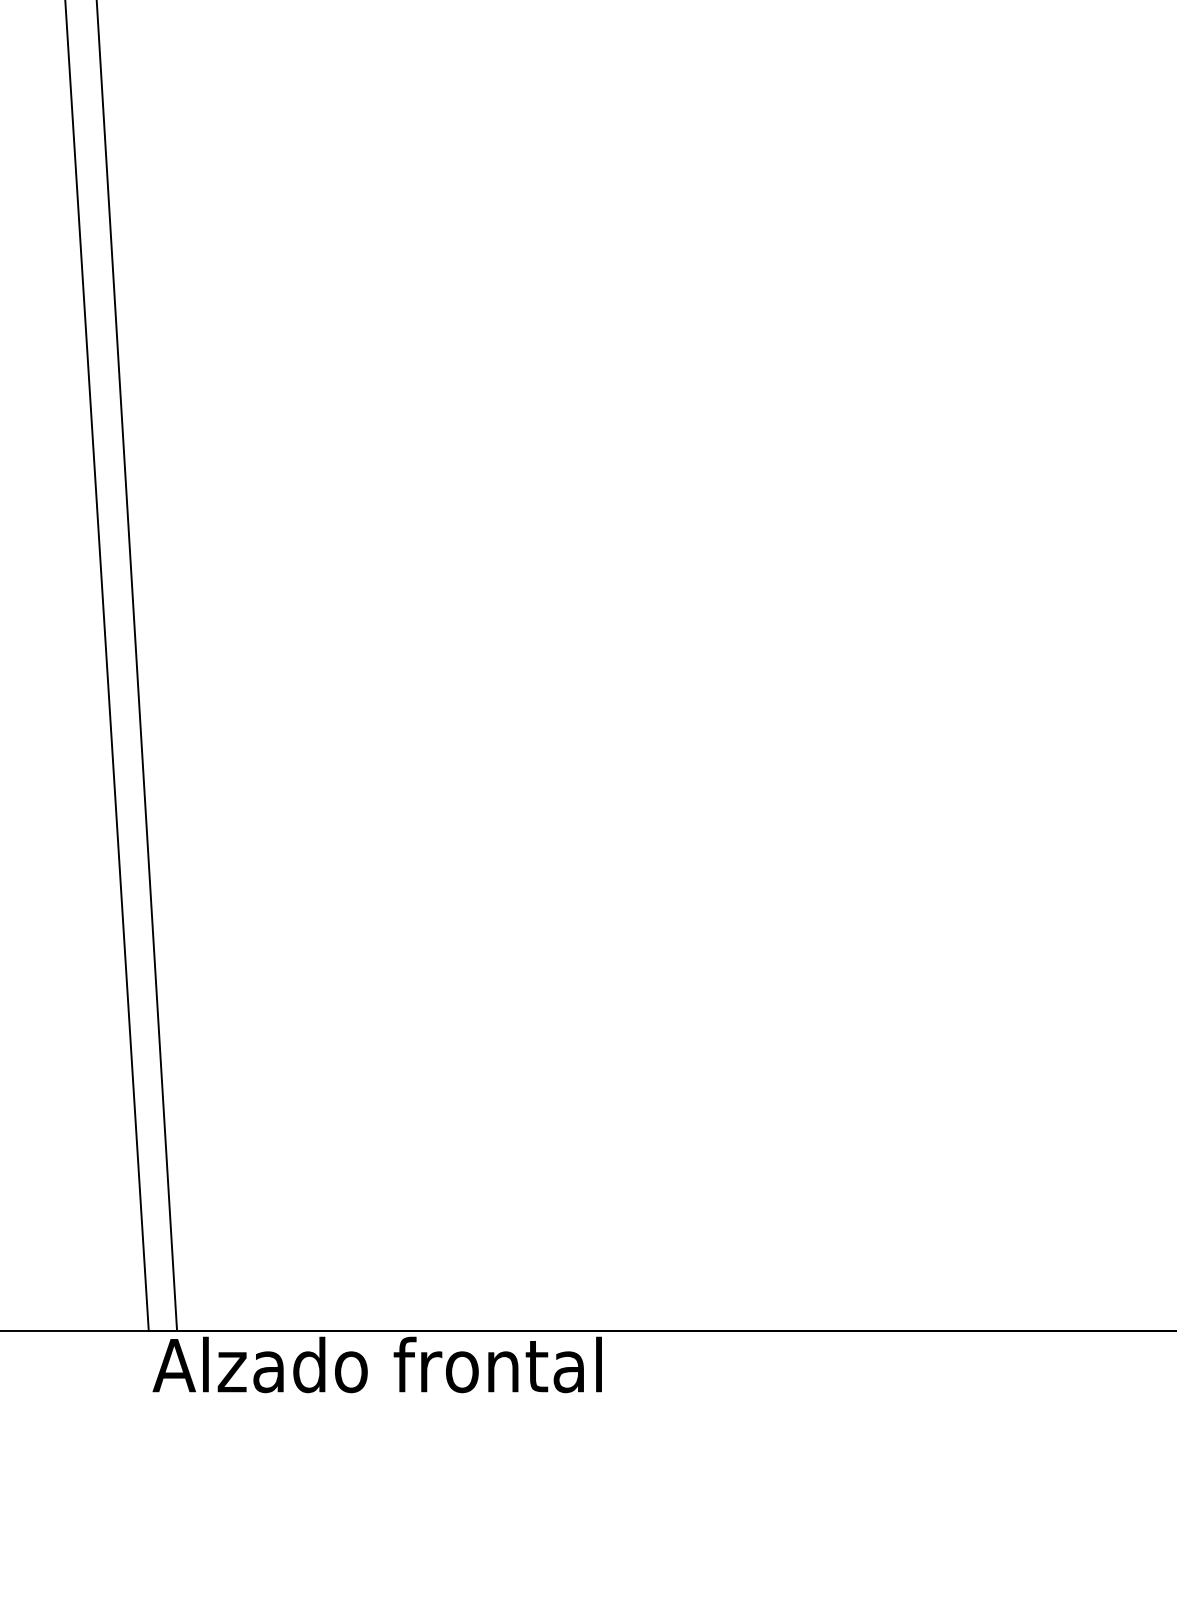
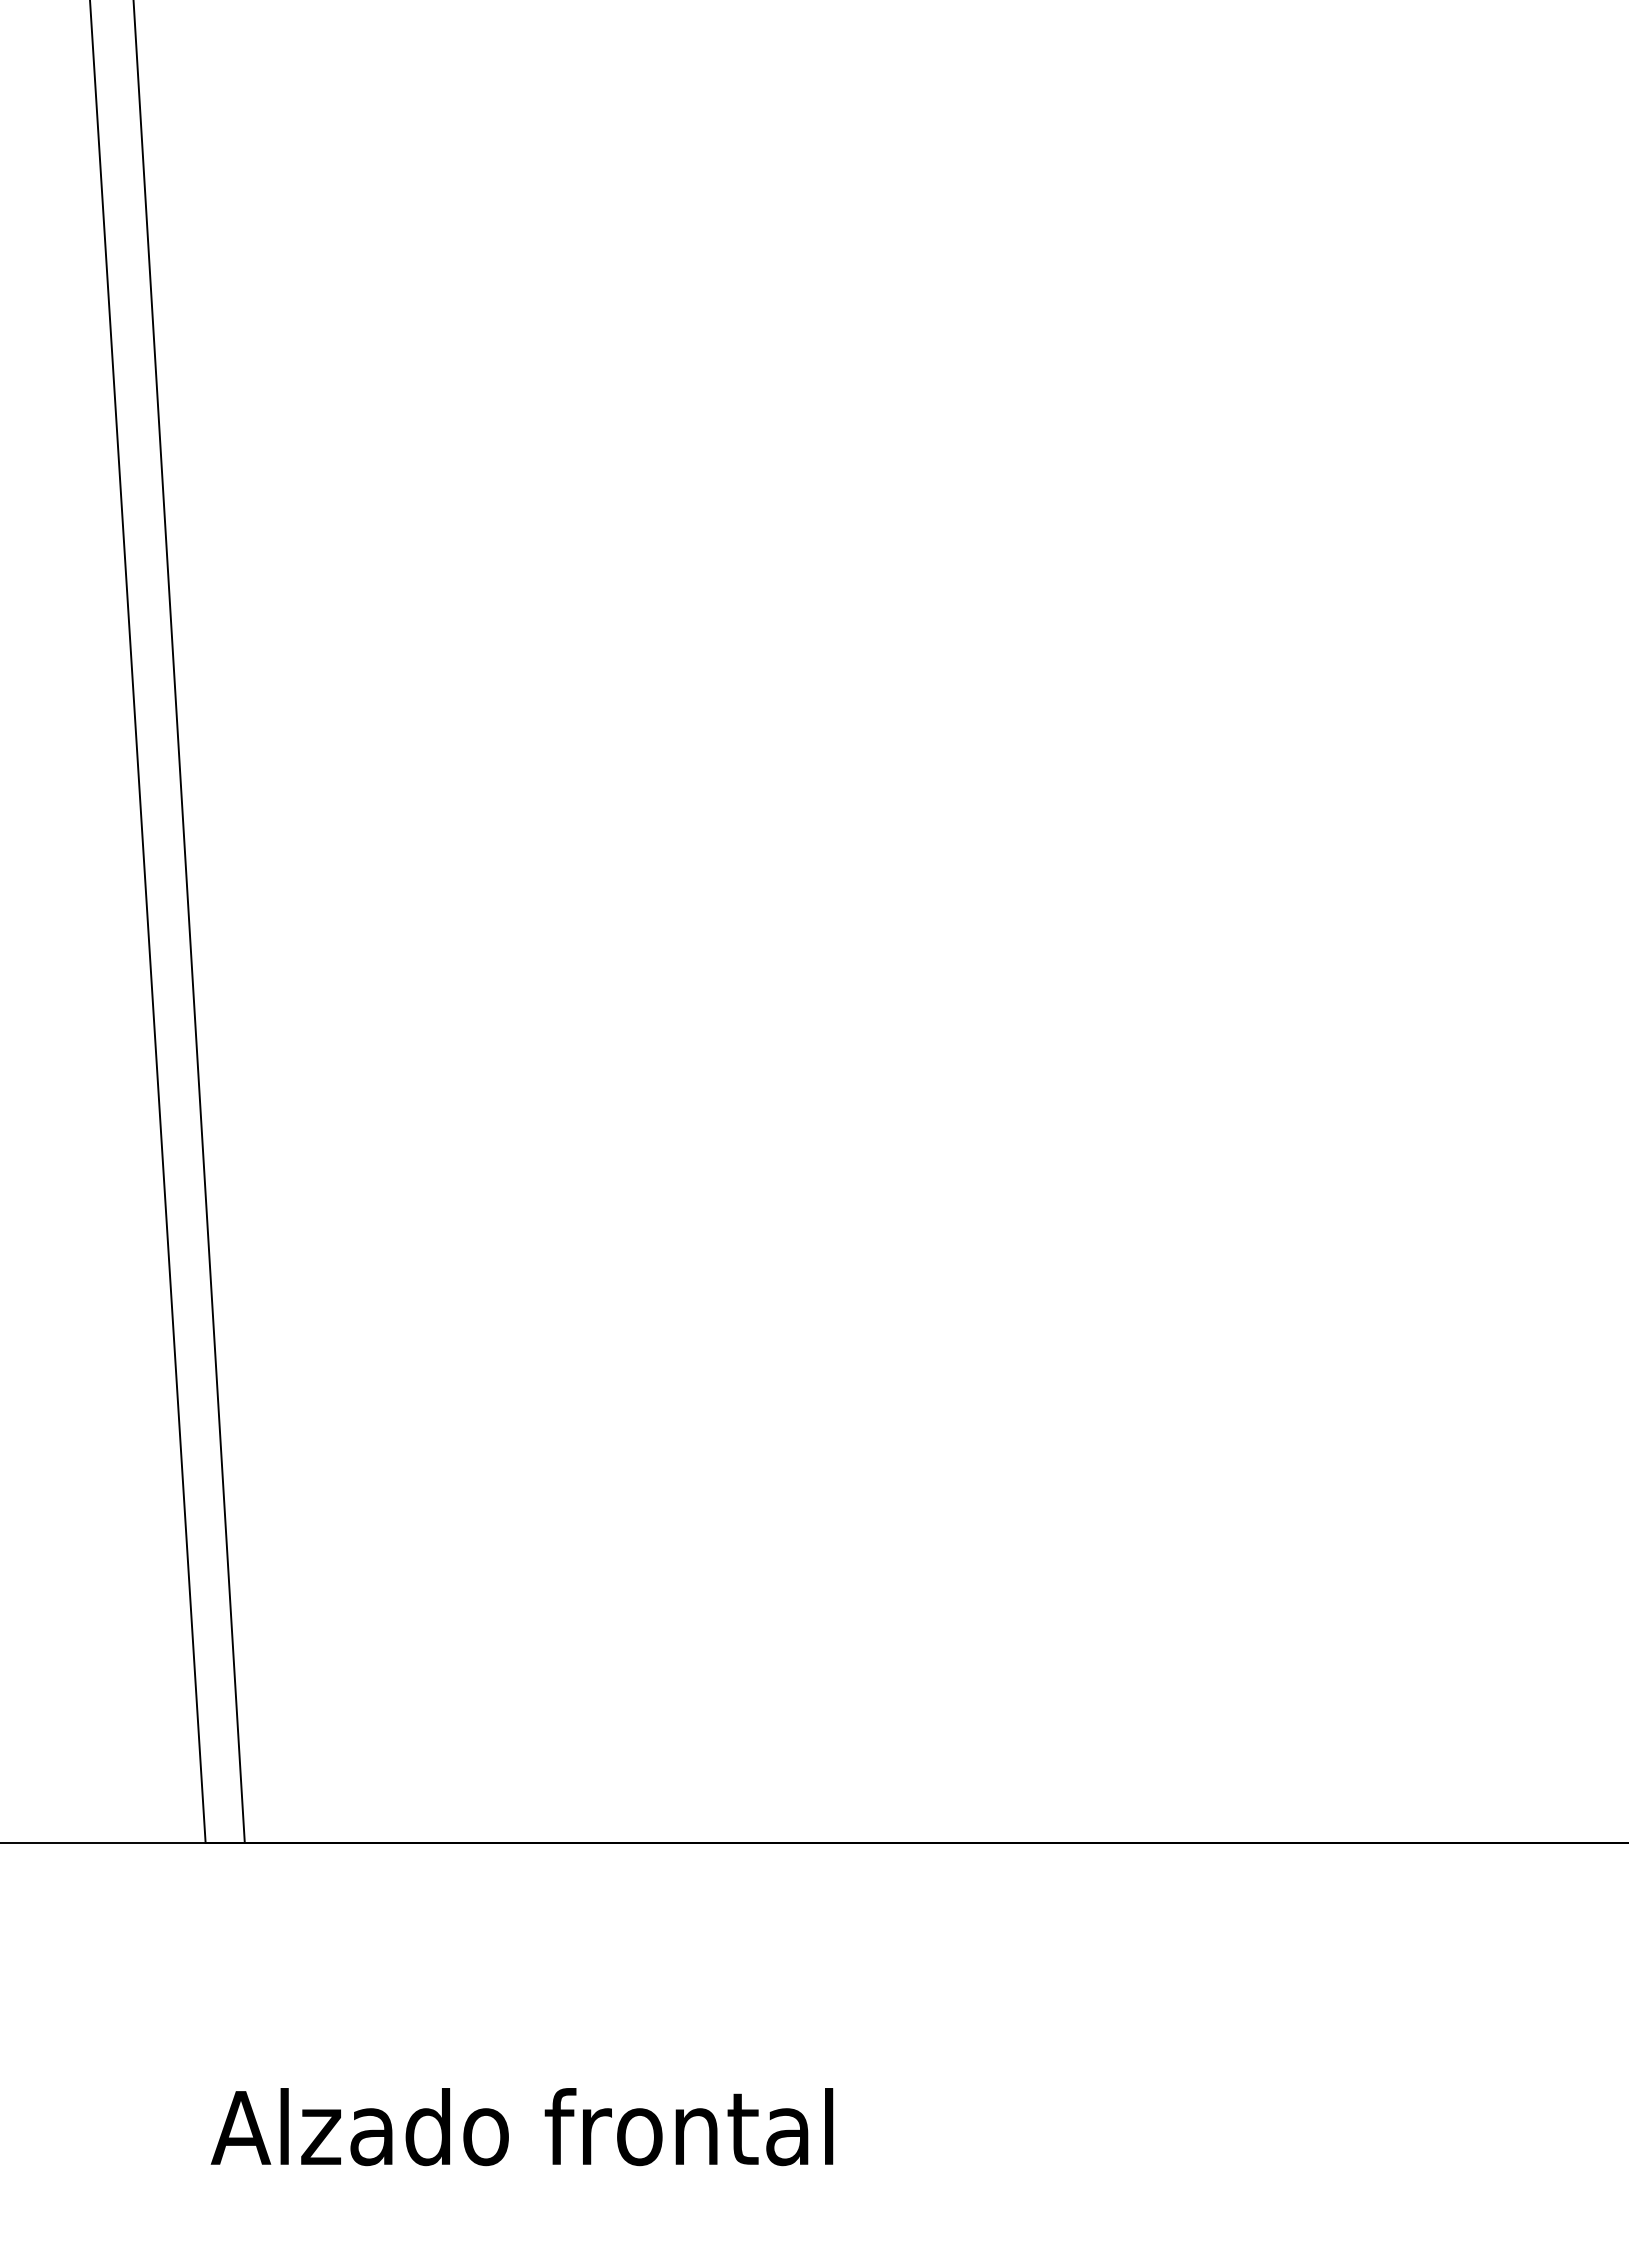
text: (376, 1365) -> (521, 2127), moved

